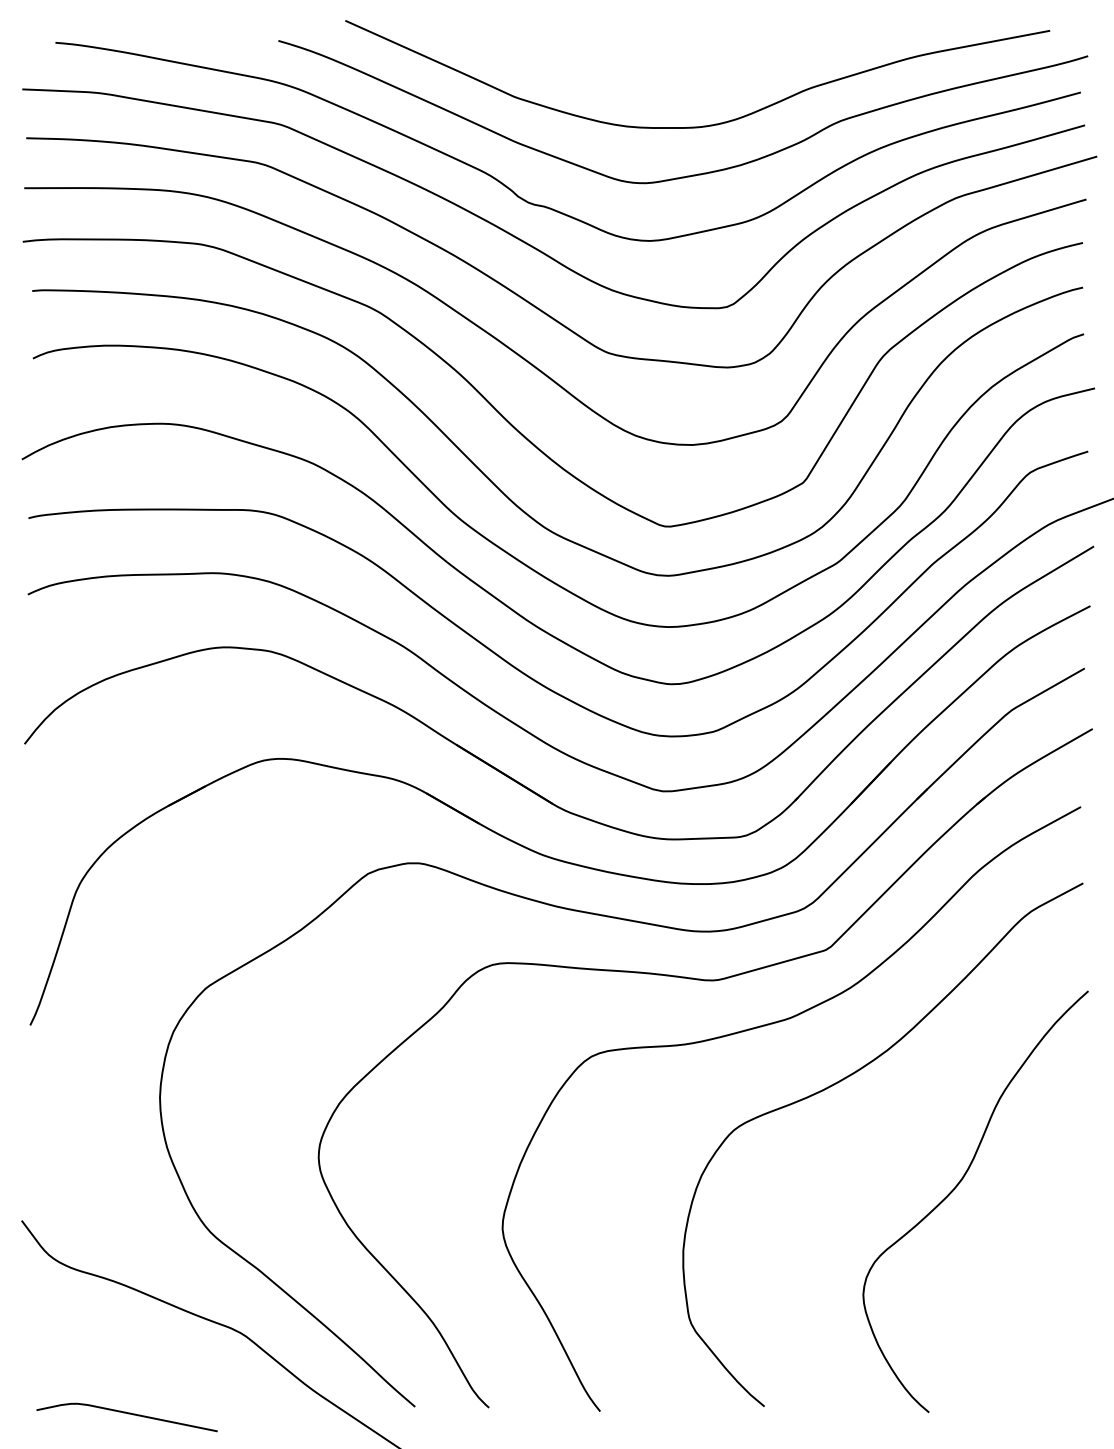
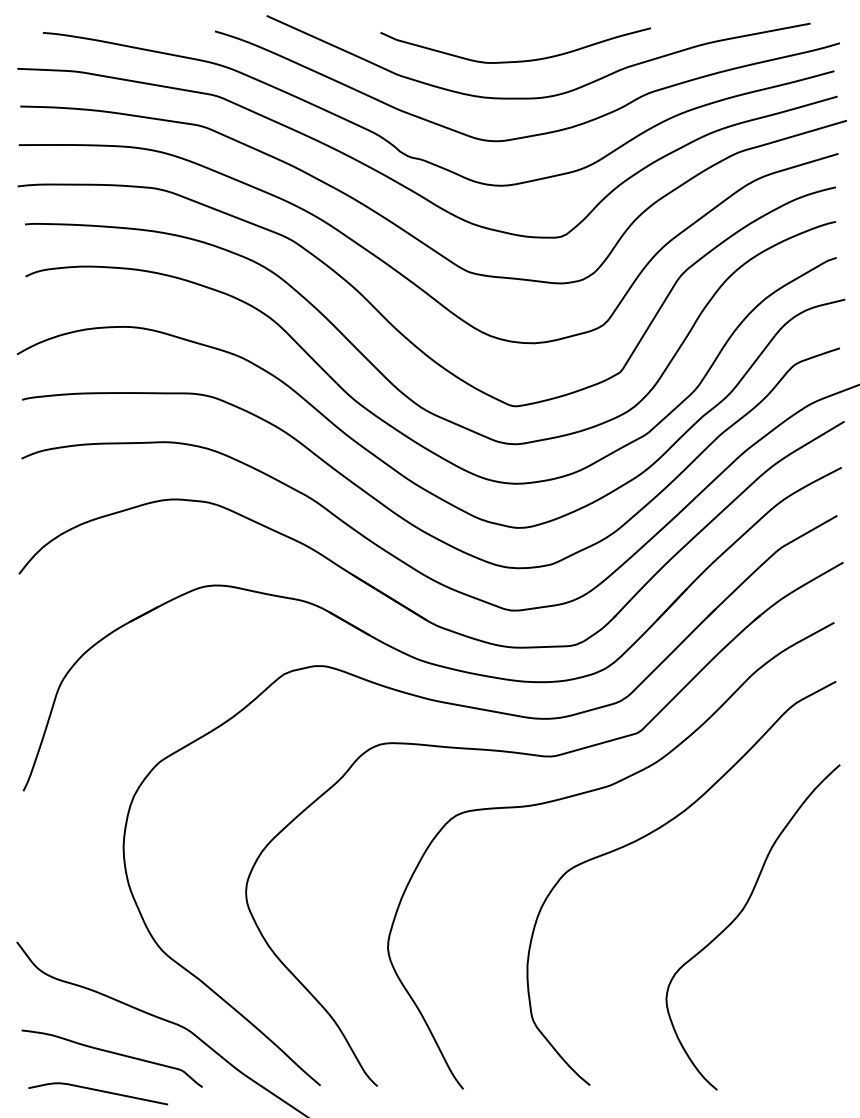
curve: (667, 79) -> (515, 61), added
curve: (146, 1365) -> (113, 1053), added

